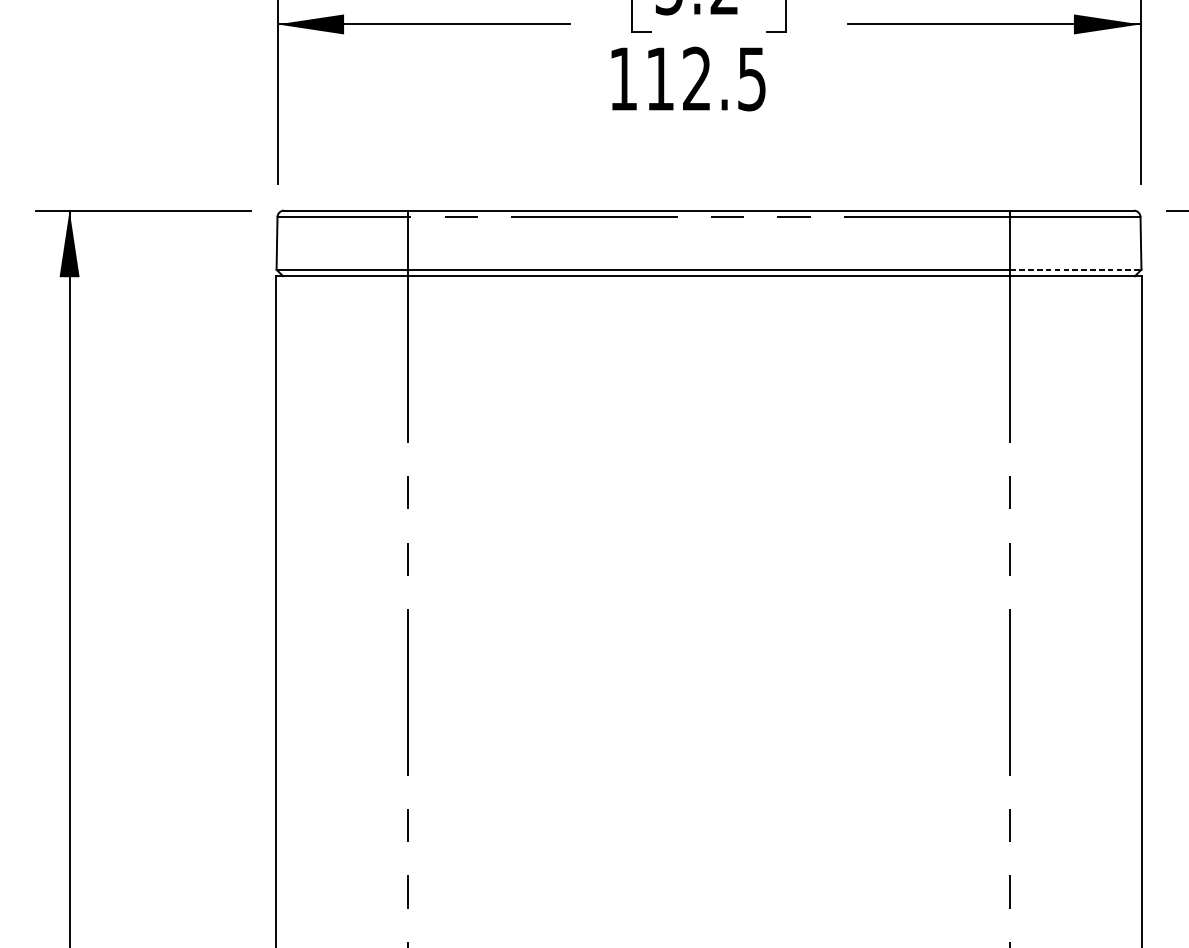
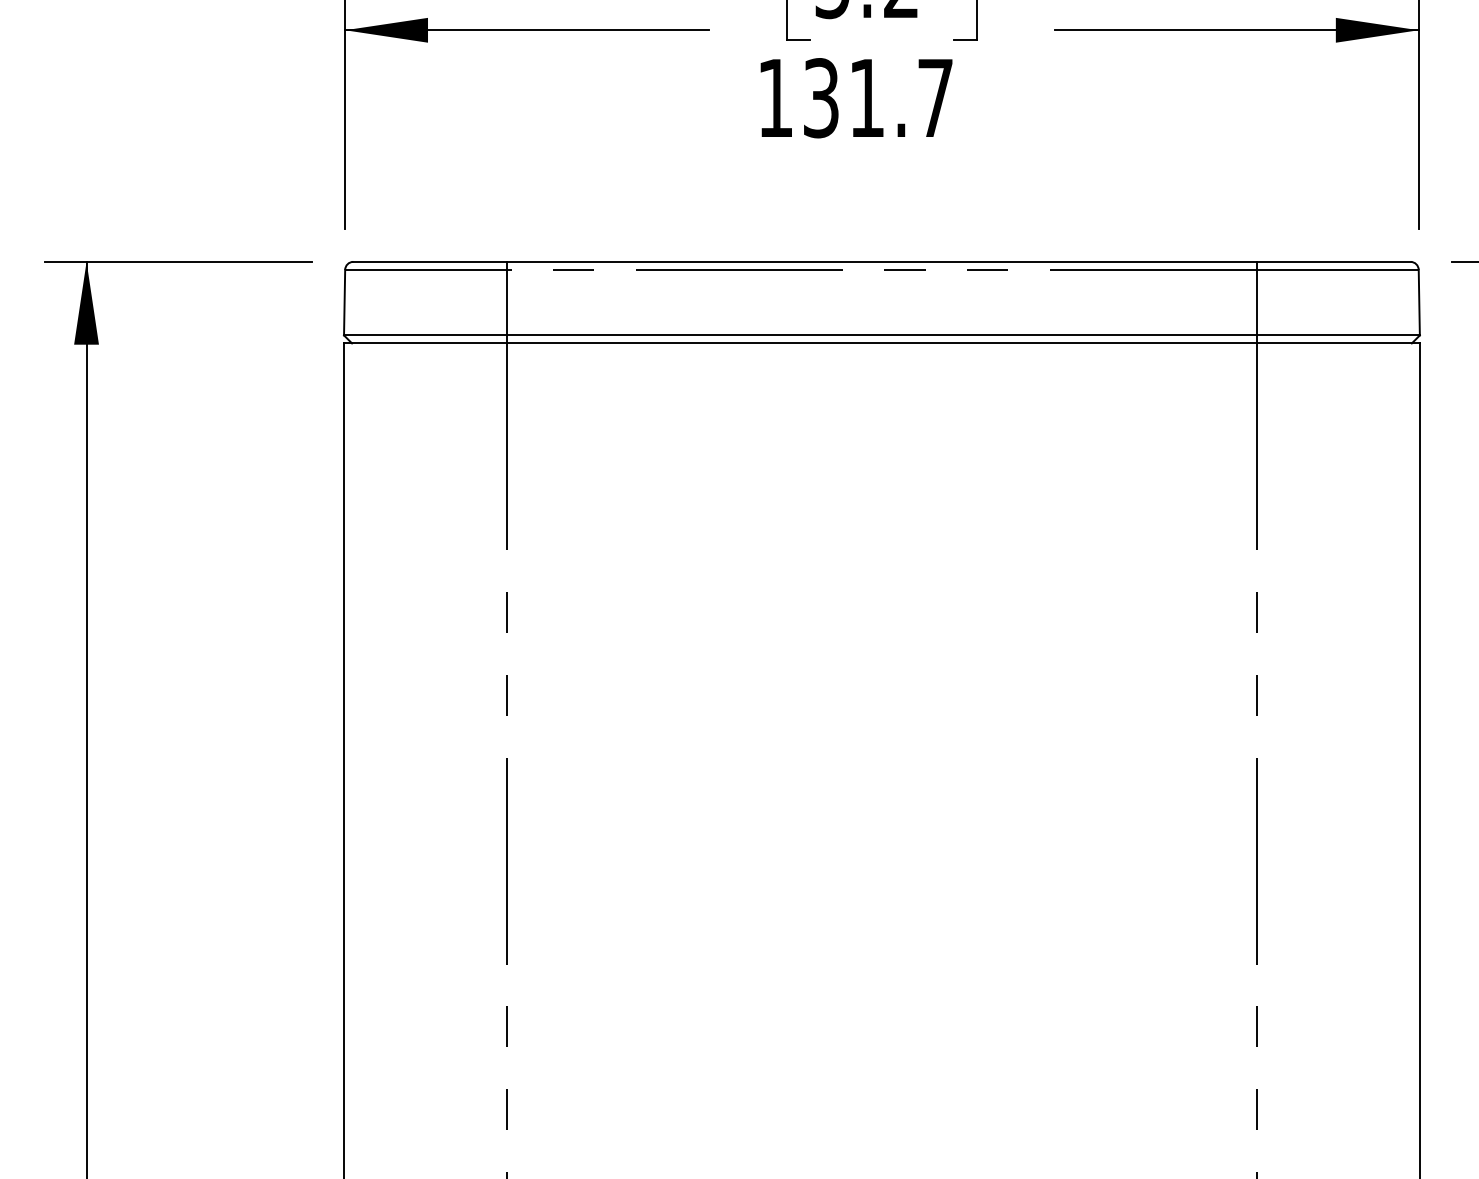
text: (706, 79) -> (878, 98), 112.5 -> 131.7
line: (1076, 269) -> (1338, 335), dashed -> solid

